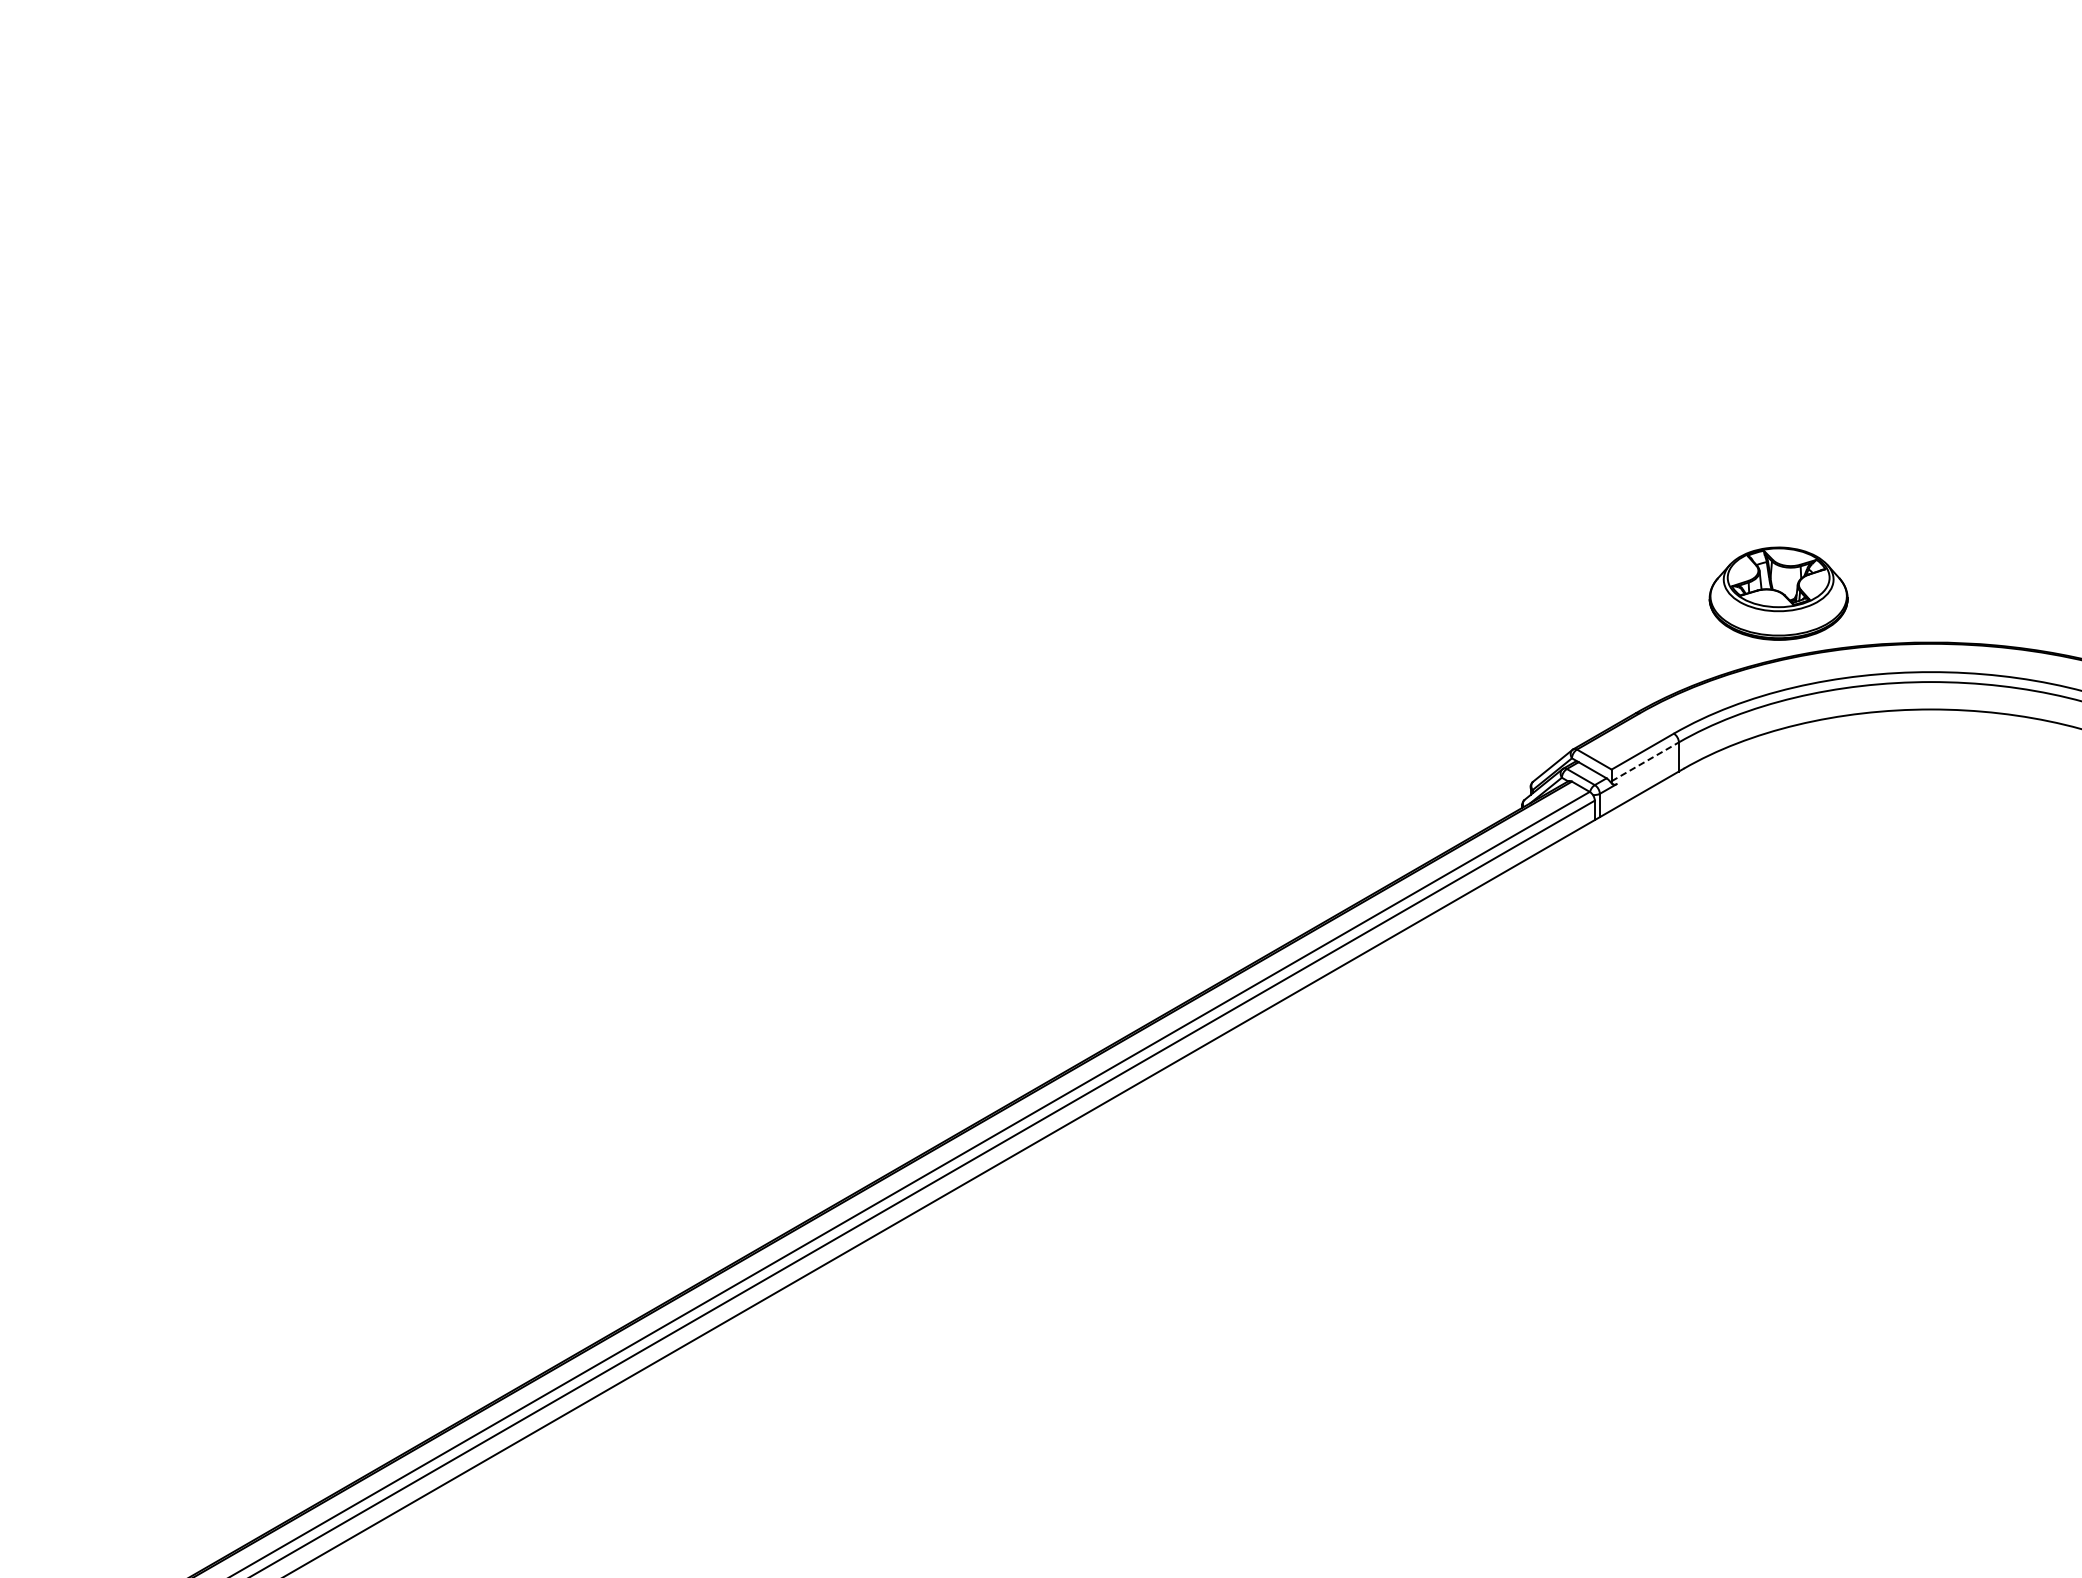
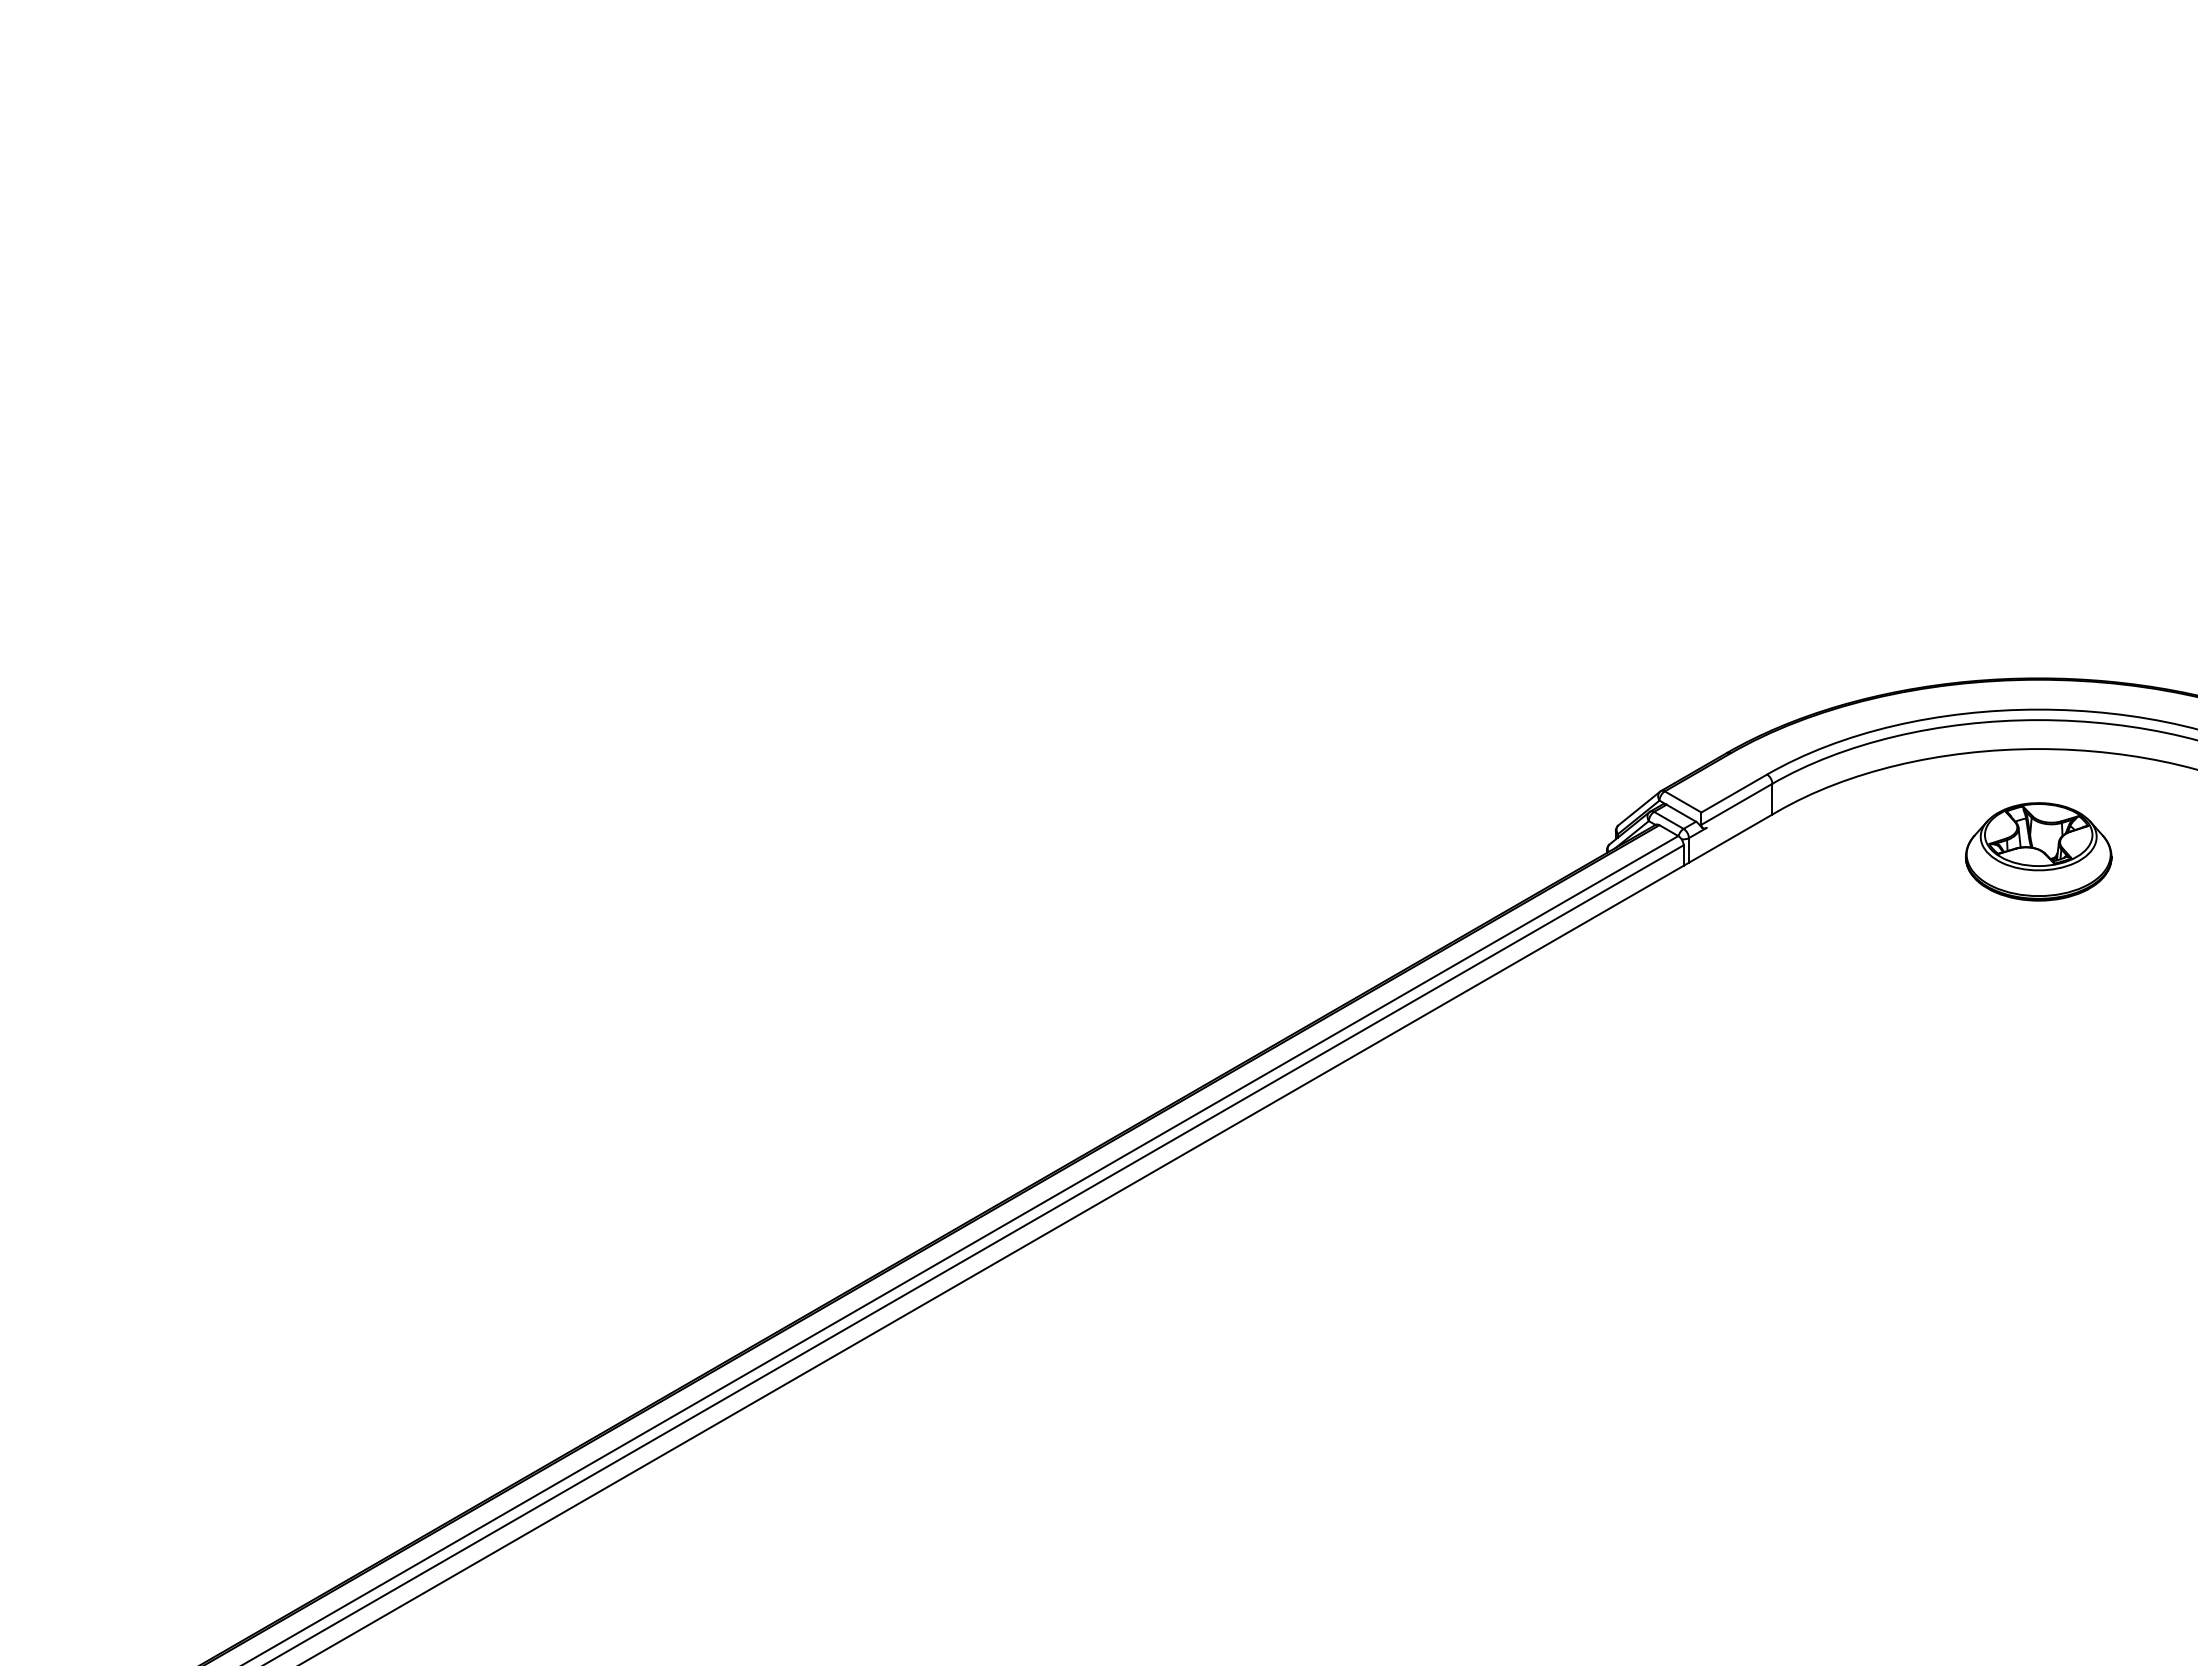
part: (1778, 593) -> (2038, 851), moved
line: (1644, 762) -> (1736, 804), dashed -> solid

